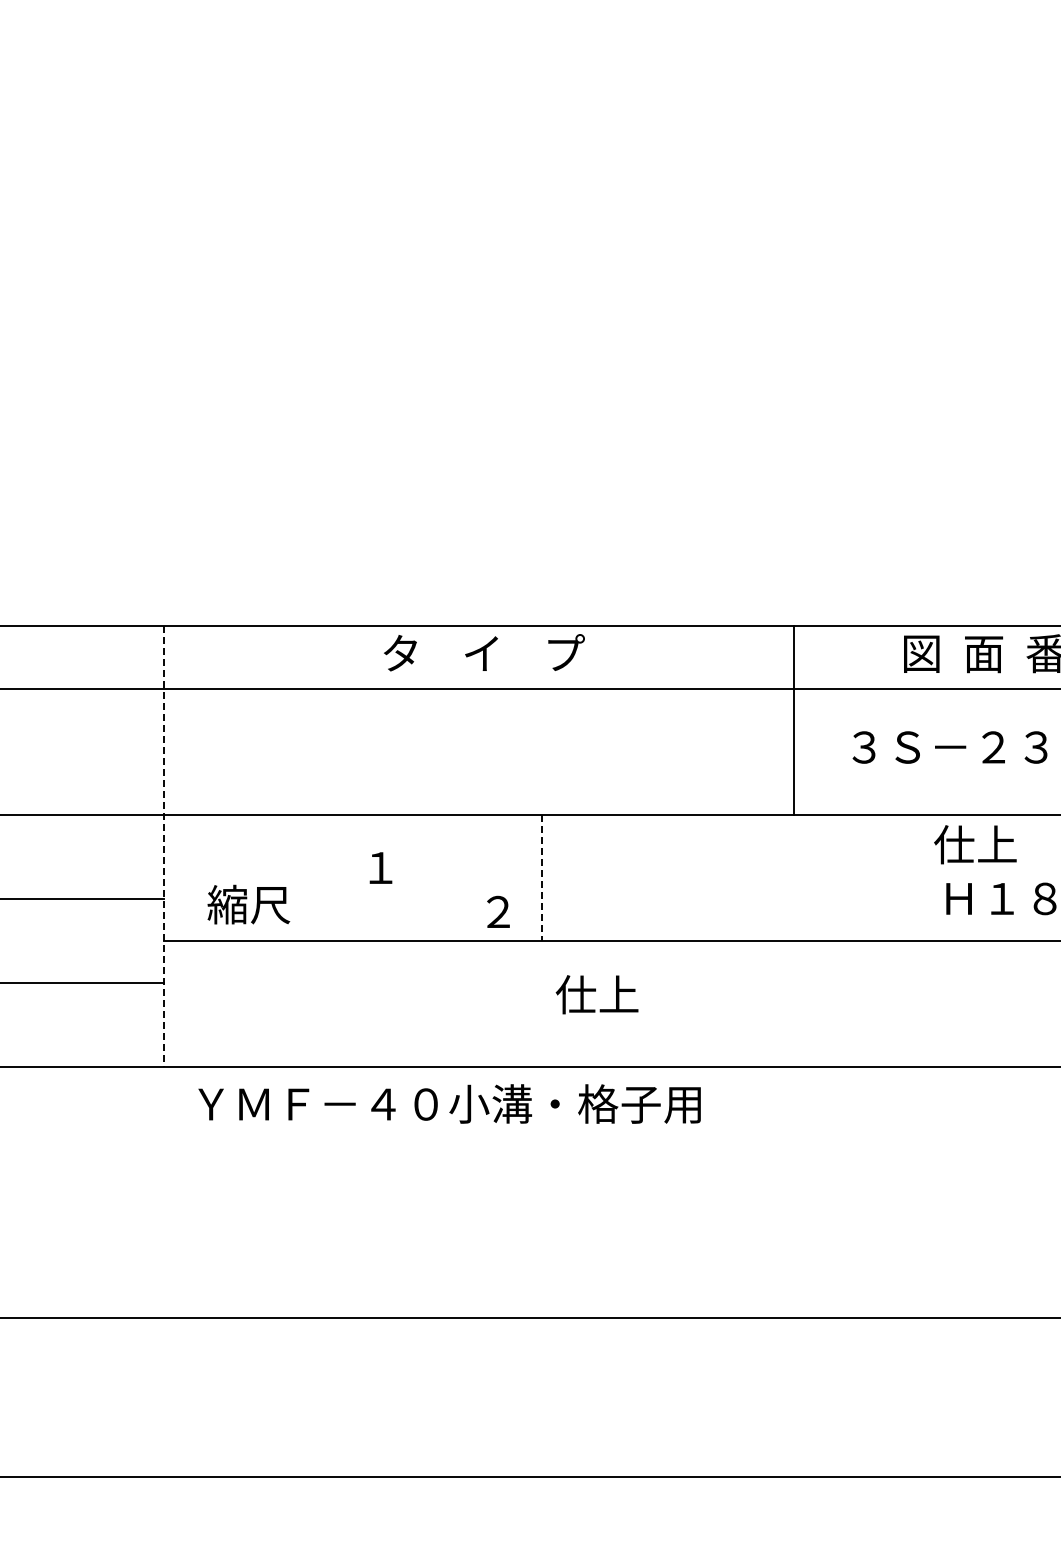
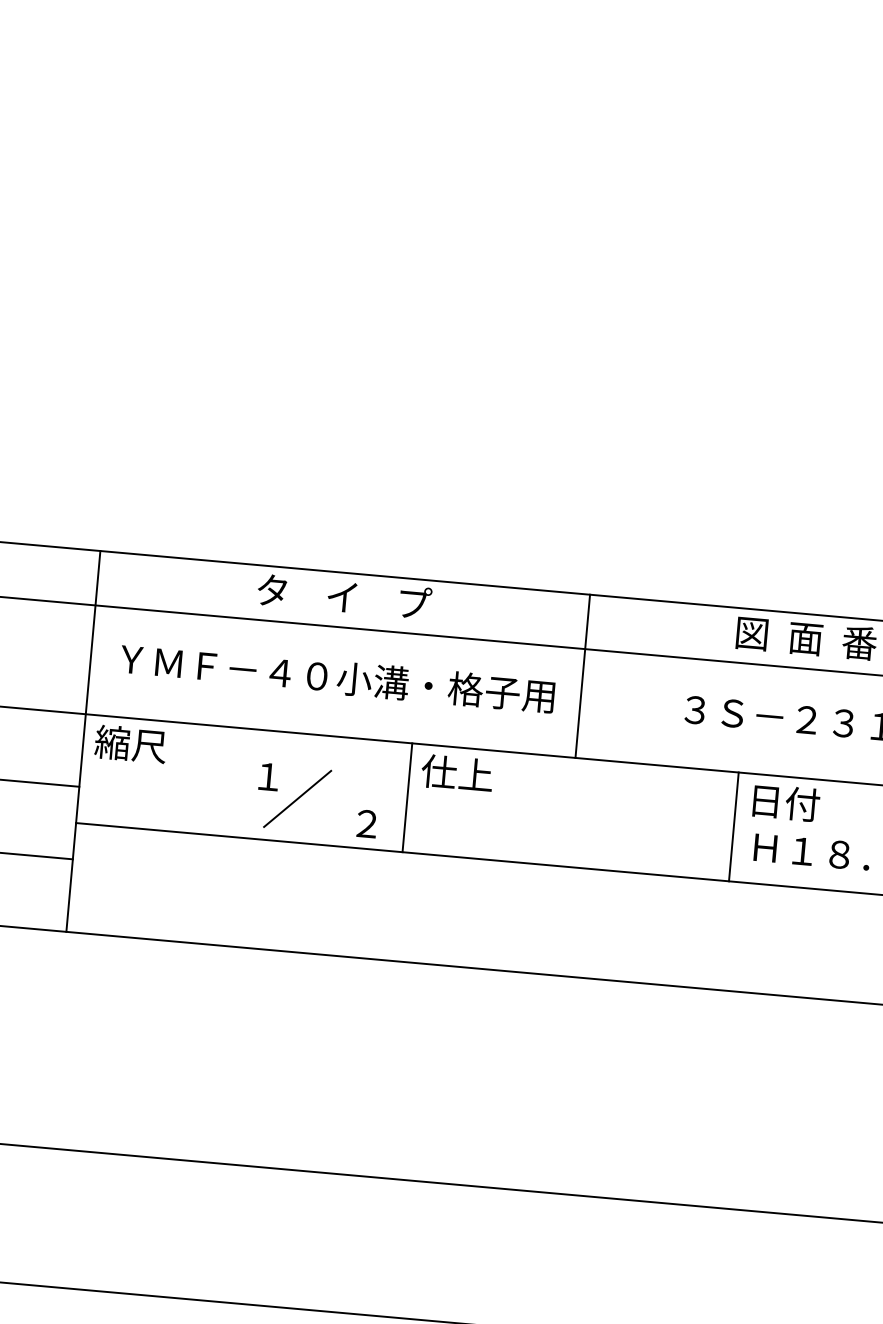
text: (484, 652) -> (344, 596), moved
line: (794, 719) -> (582, 675), moved
text: (975, 844) -> (783, 802), 仕上 -> 日付
line: (163, 846) -> (82, 741), dashed -> solid
line: (920, 877) -> (733, 826), added
line: (542, 878) -> (407, 798), dashed -> solid
line: (415, 890) -> (297, 798), added
text: (248, 904) -> (130, 744), moved
text: (596, 994) -> (456, 773), moved
text: (449, 1103) -> (337, 677), moved

